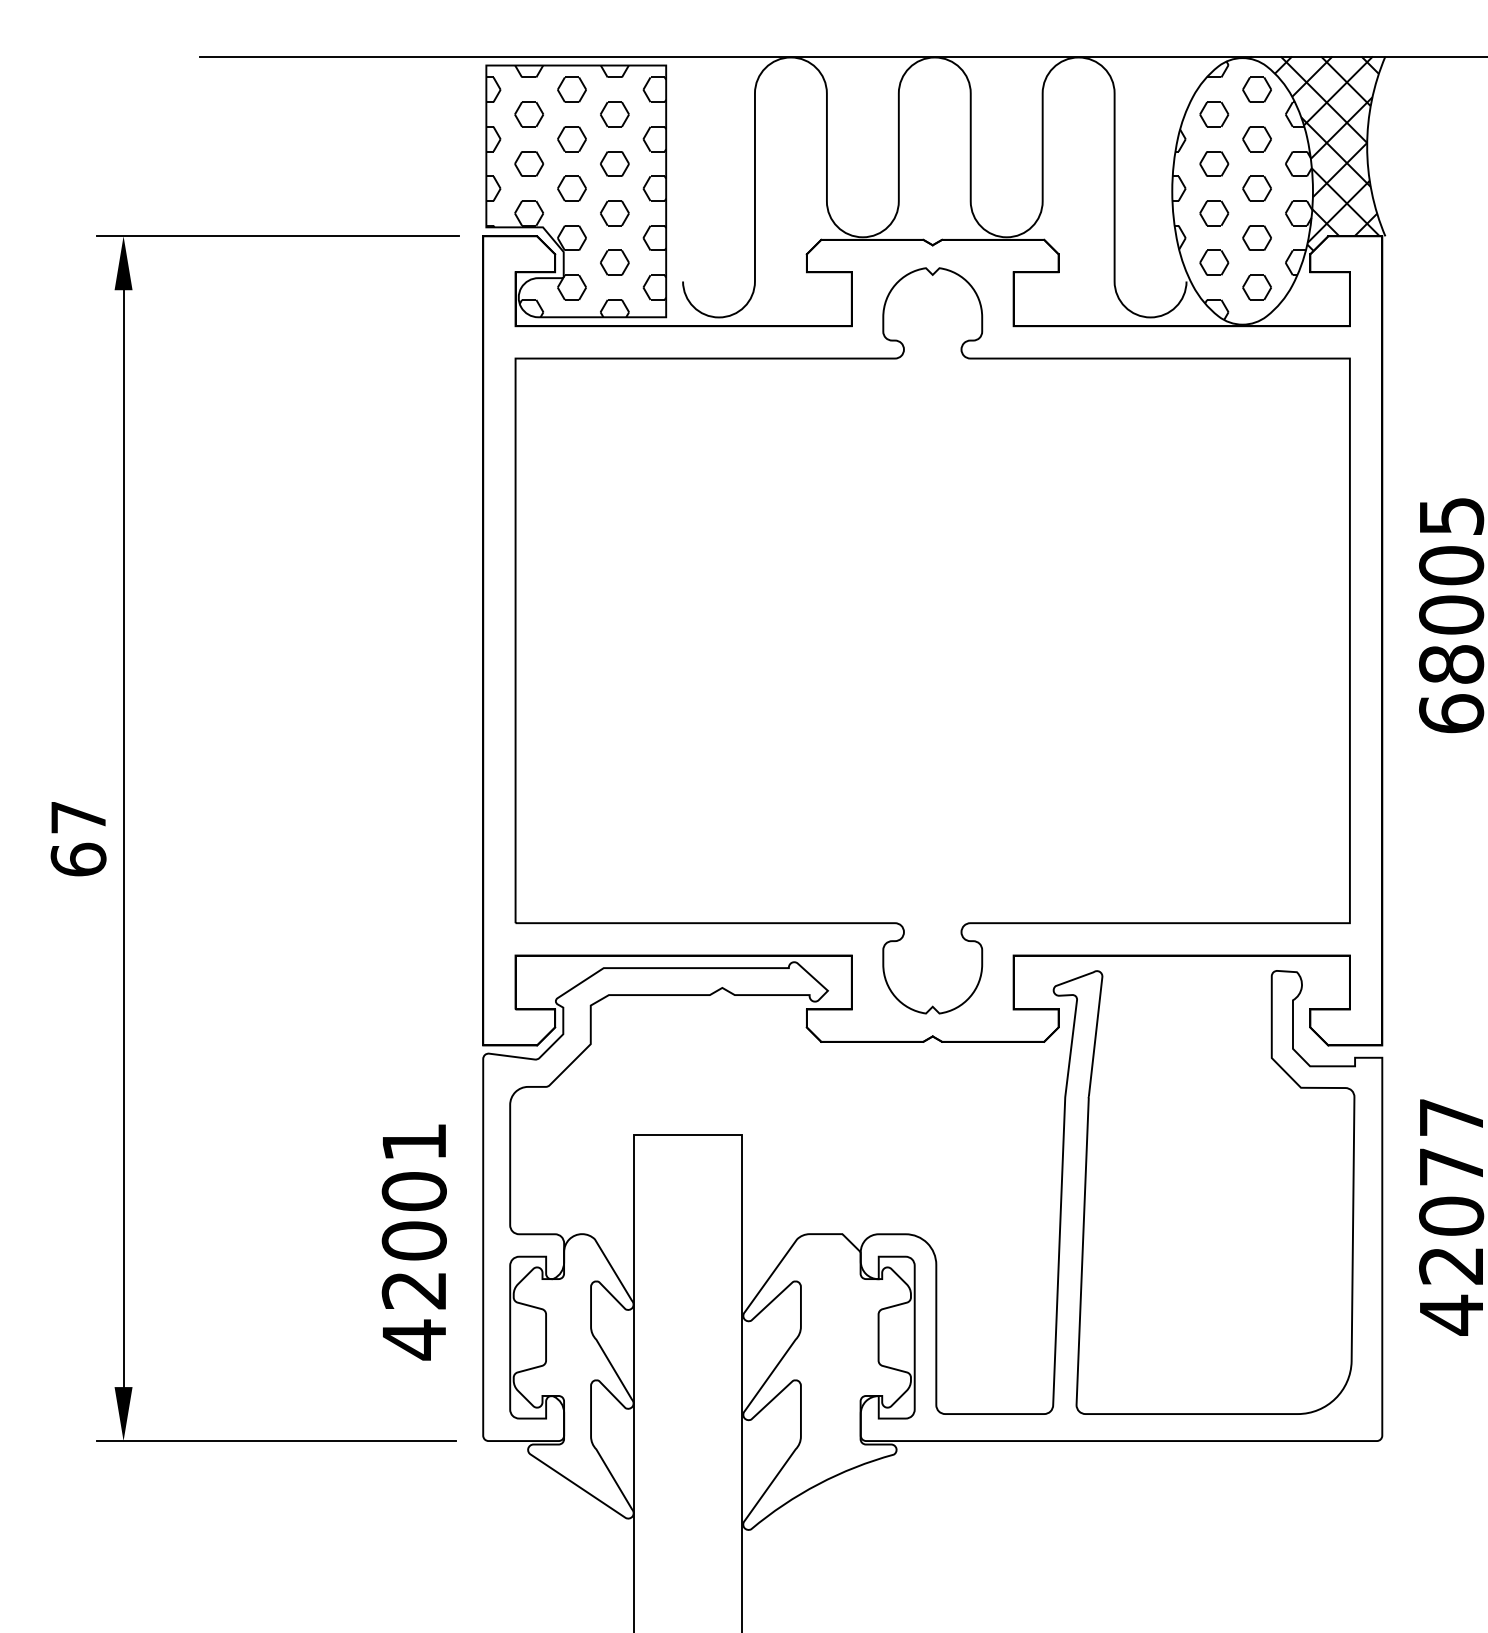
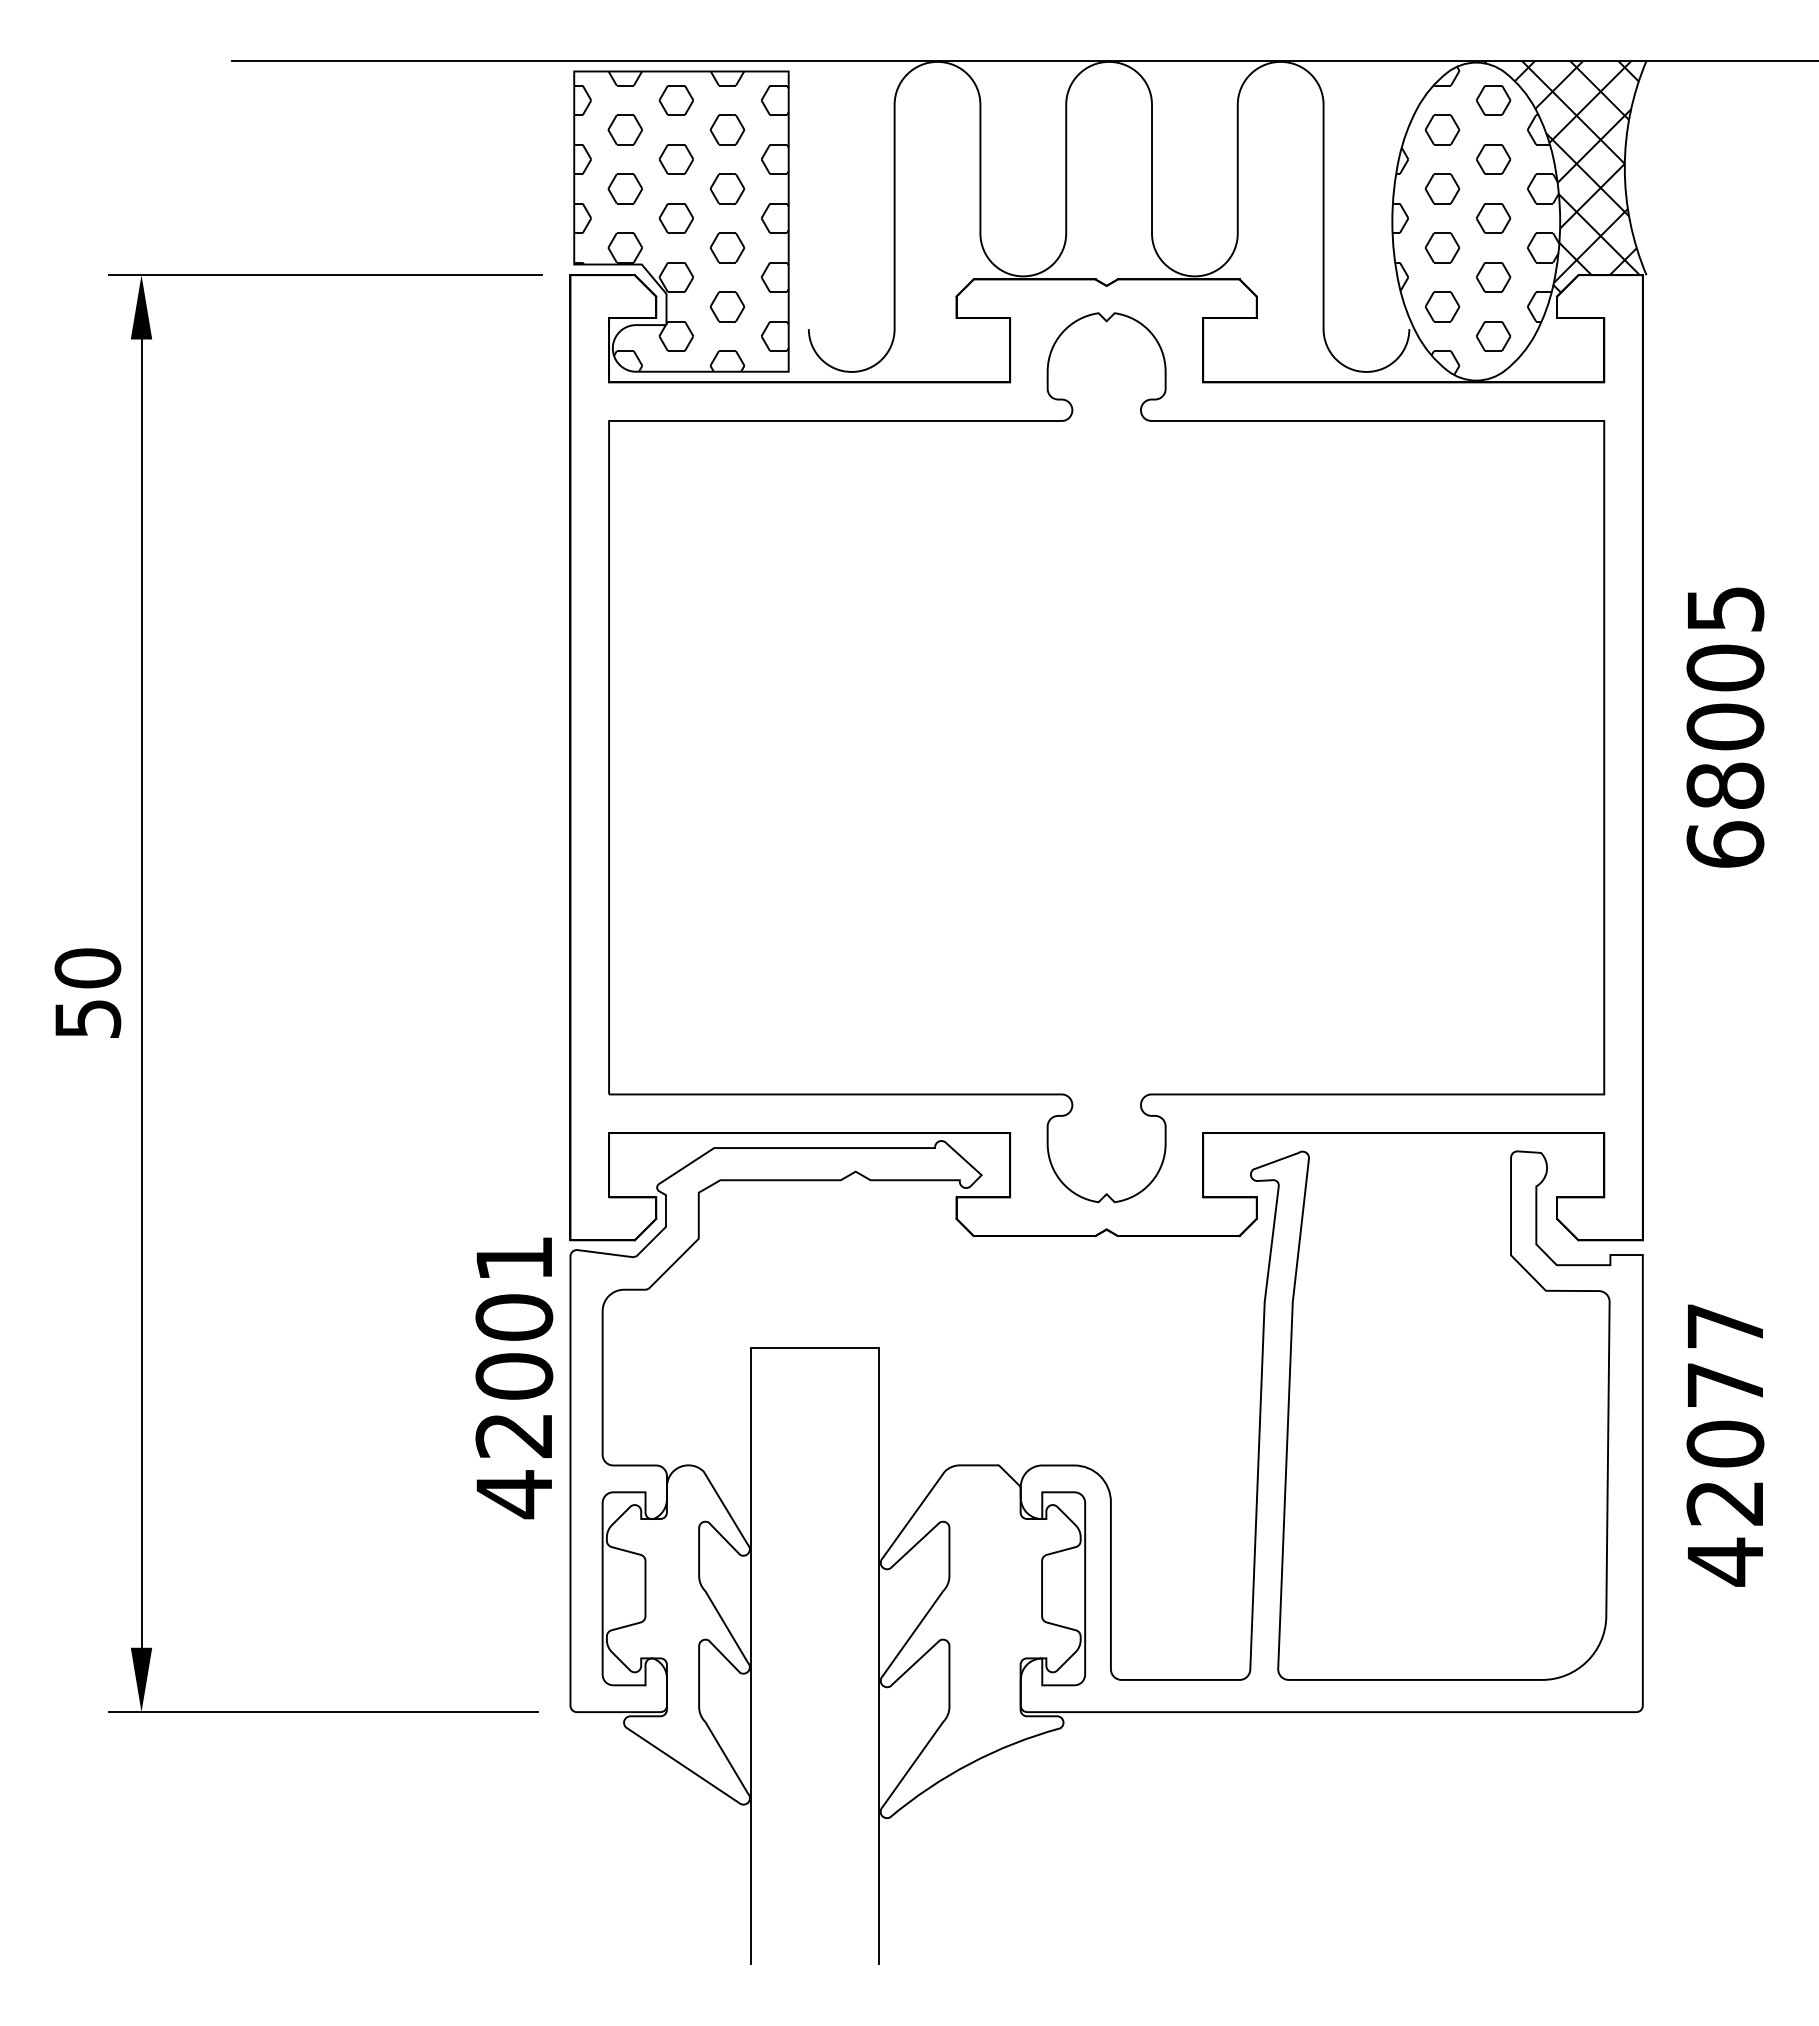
text: (78, 838) -> (87, 993), 67 -> 50
text: (414, 1242) -> (514, 1378), moved

